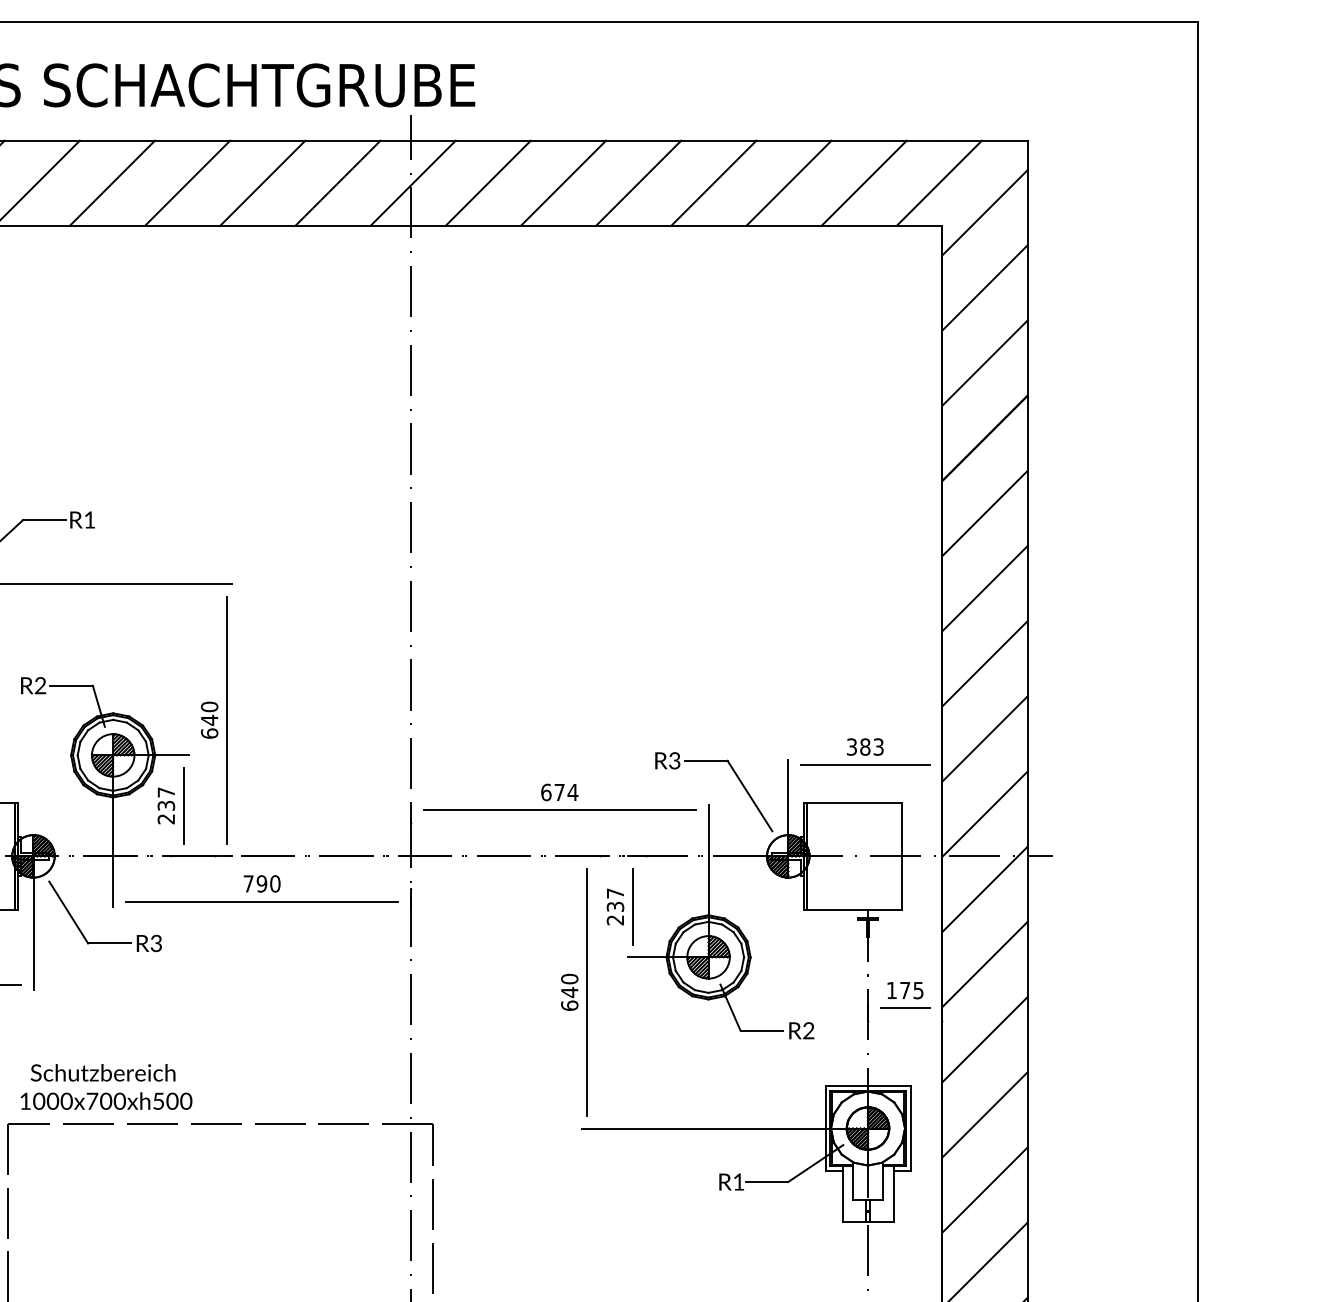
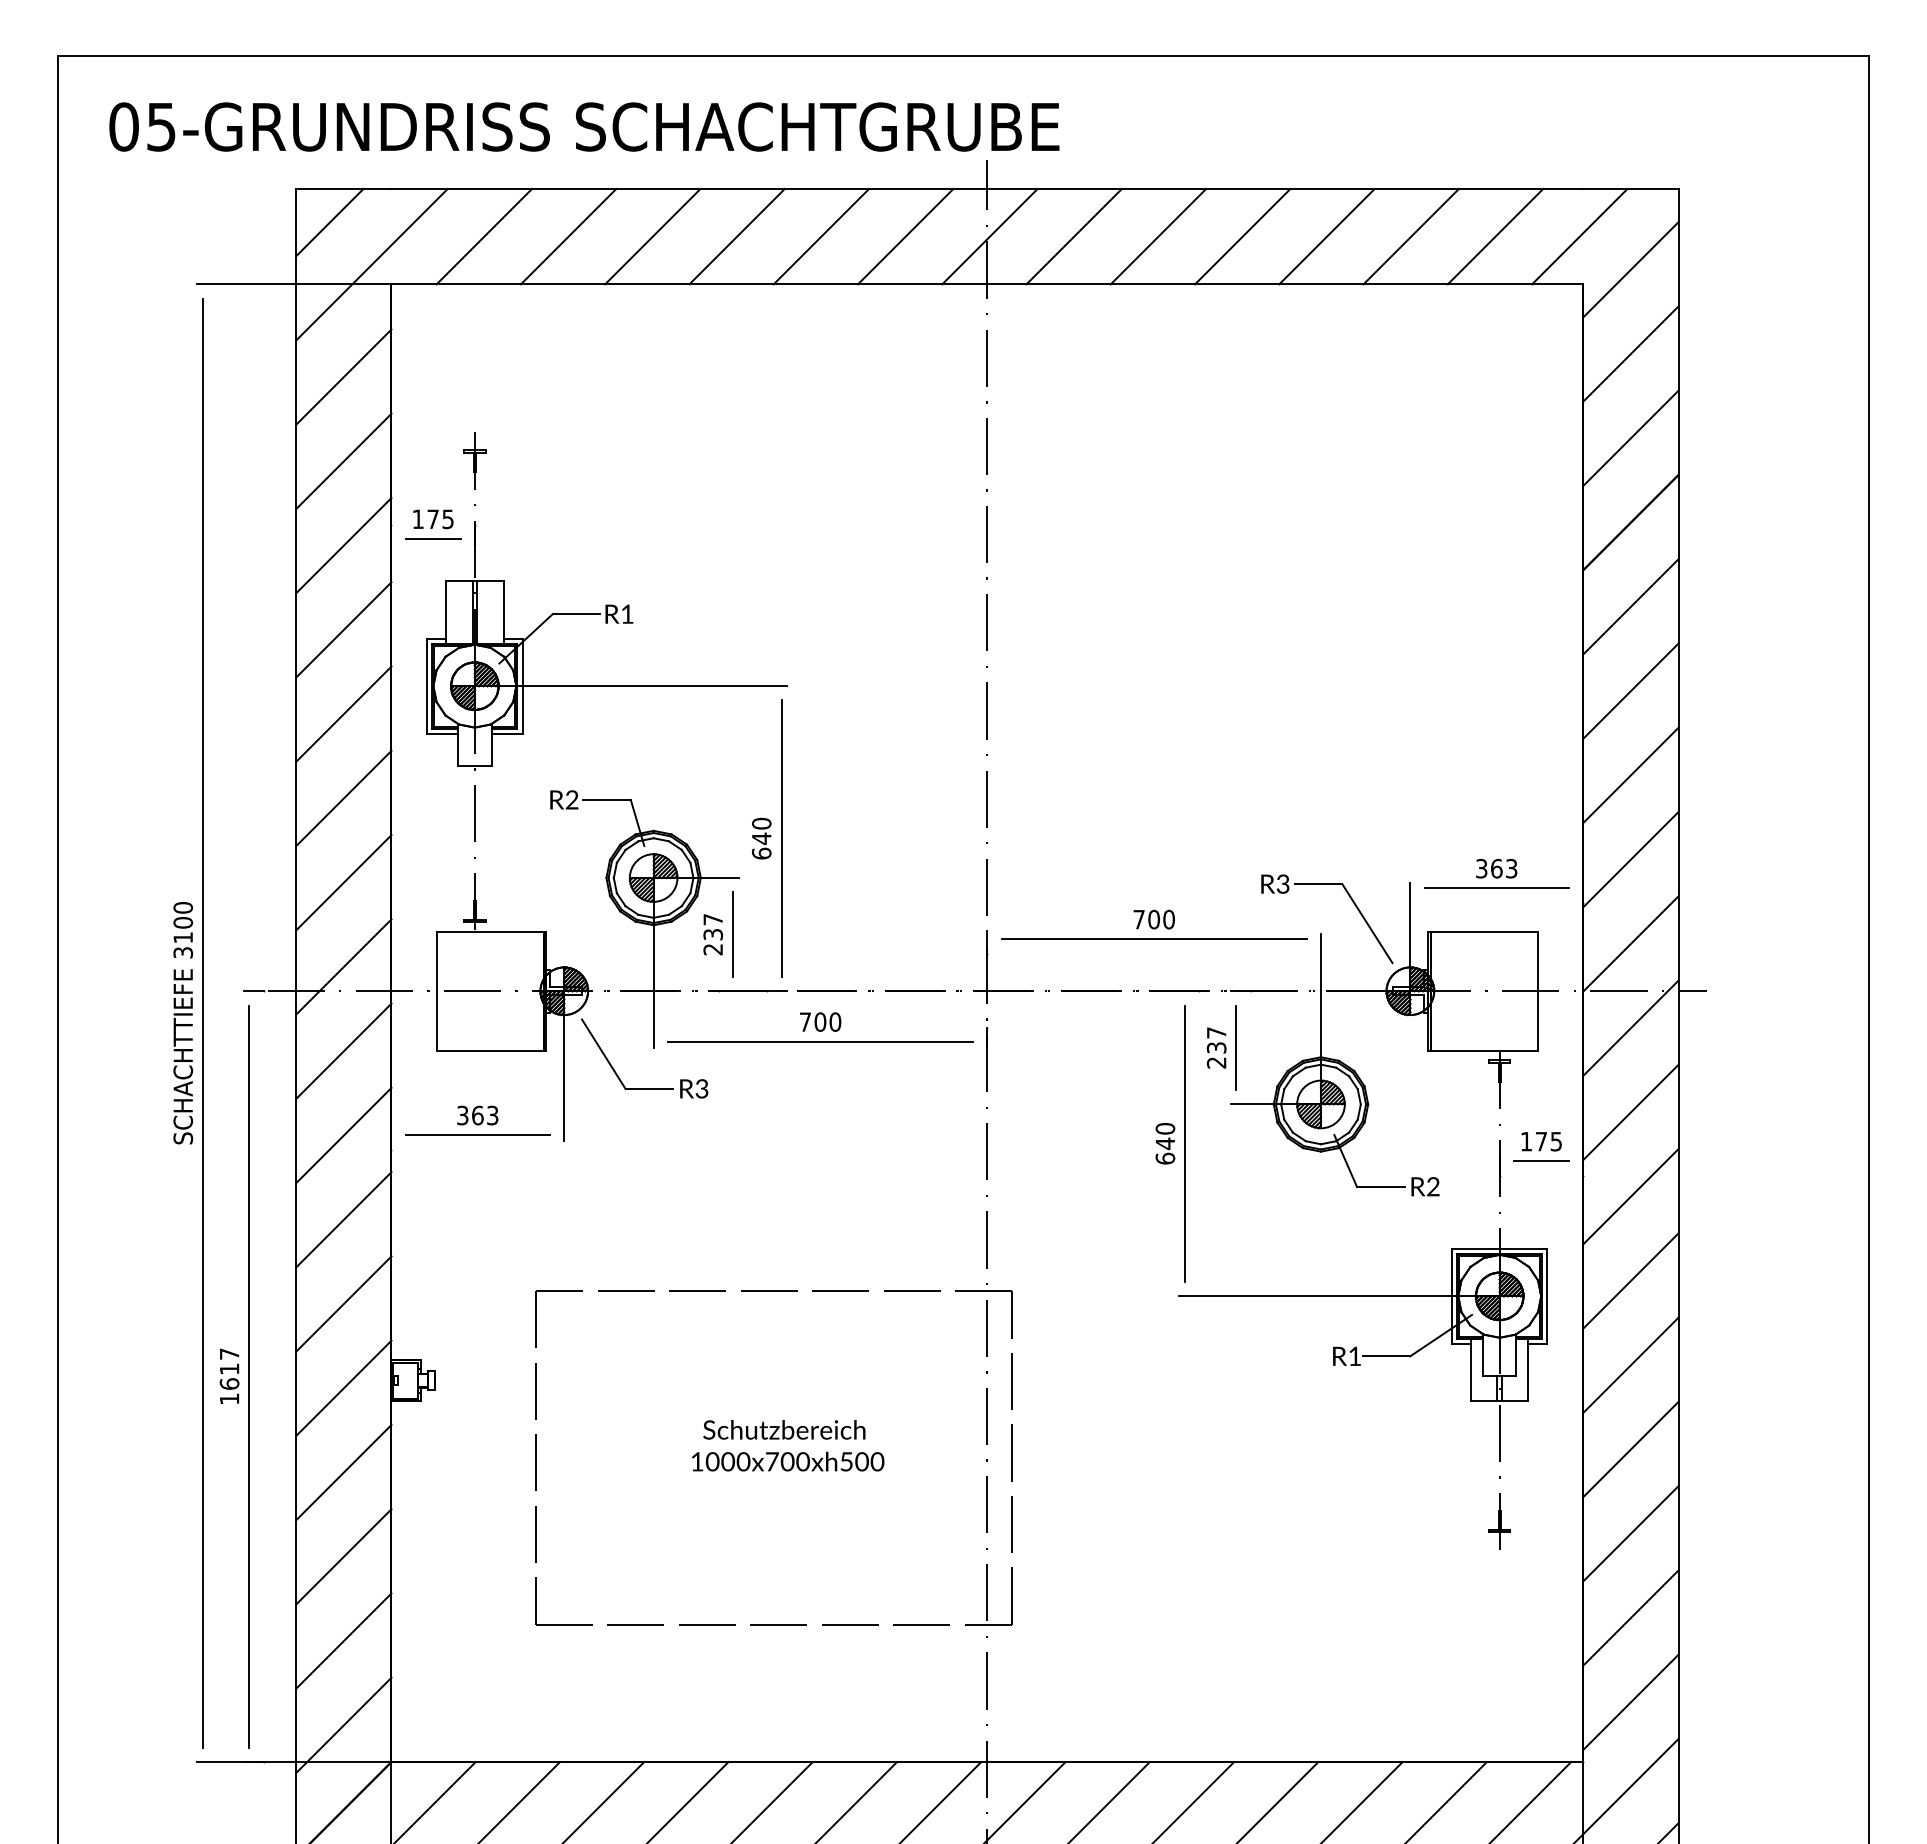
text: (865, 746) -> (1496, 868), 383 -> 363
text: (560, 792) -> (1154, 919), 674 -> 700
text: (262, 883) -> (820, 1021), 790 -> 700
text: (106, 1086) -> (788, 1445), moved

